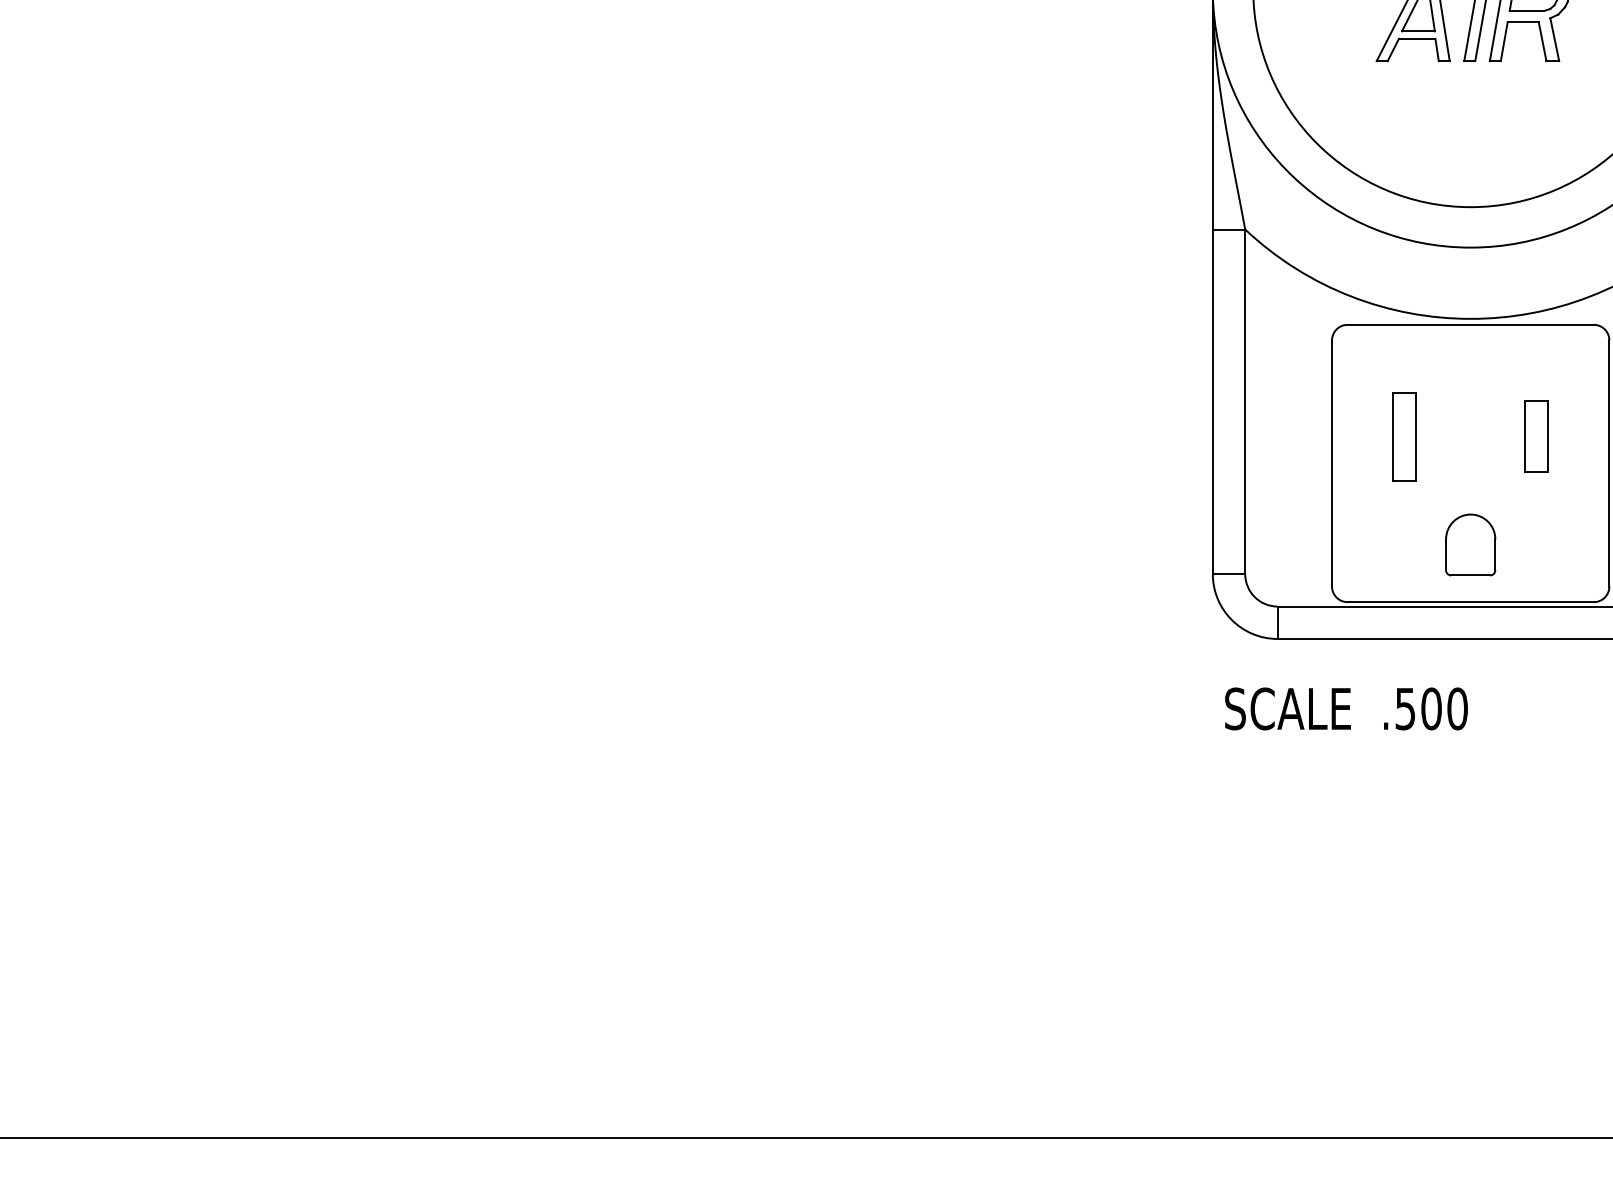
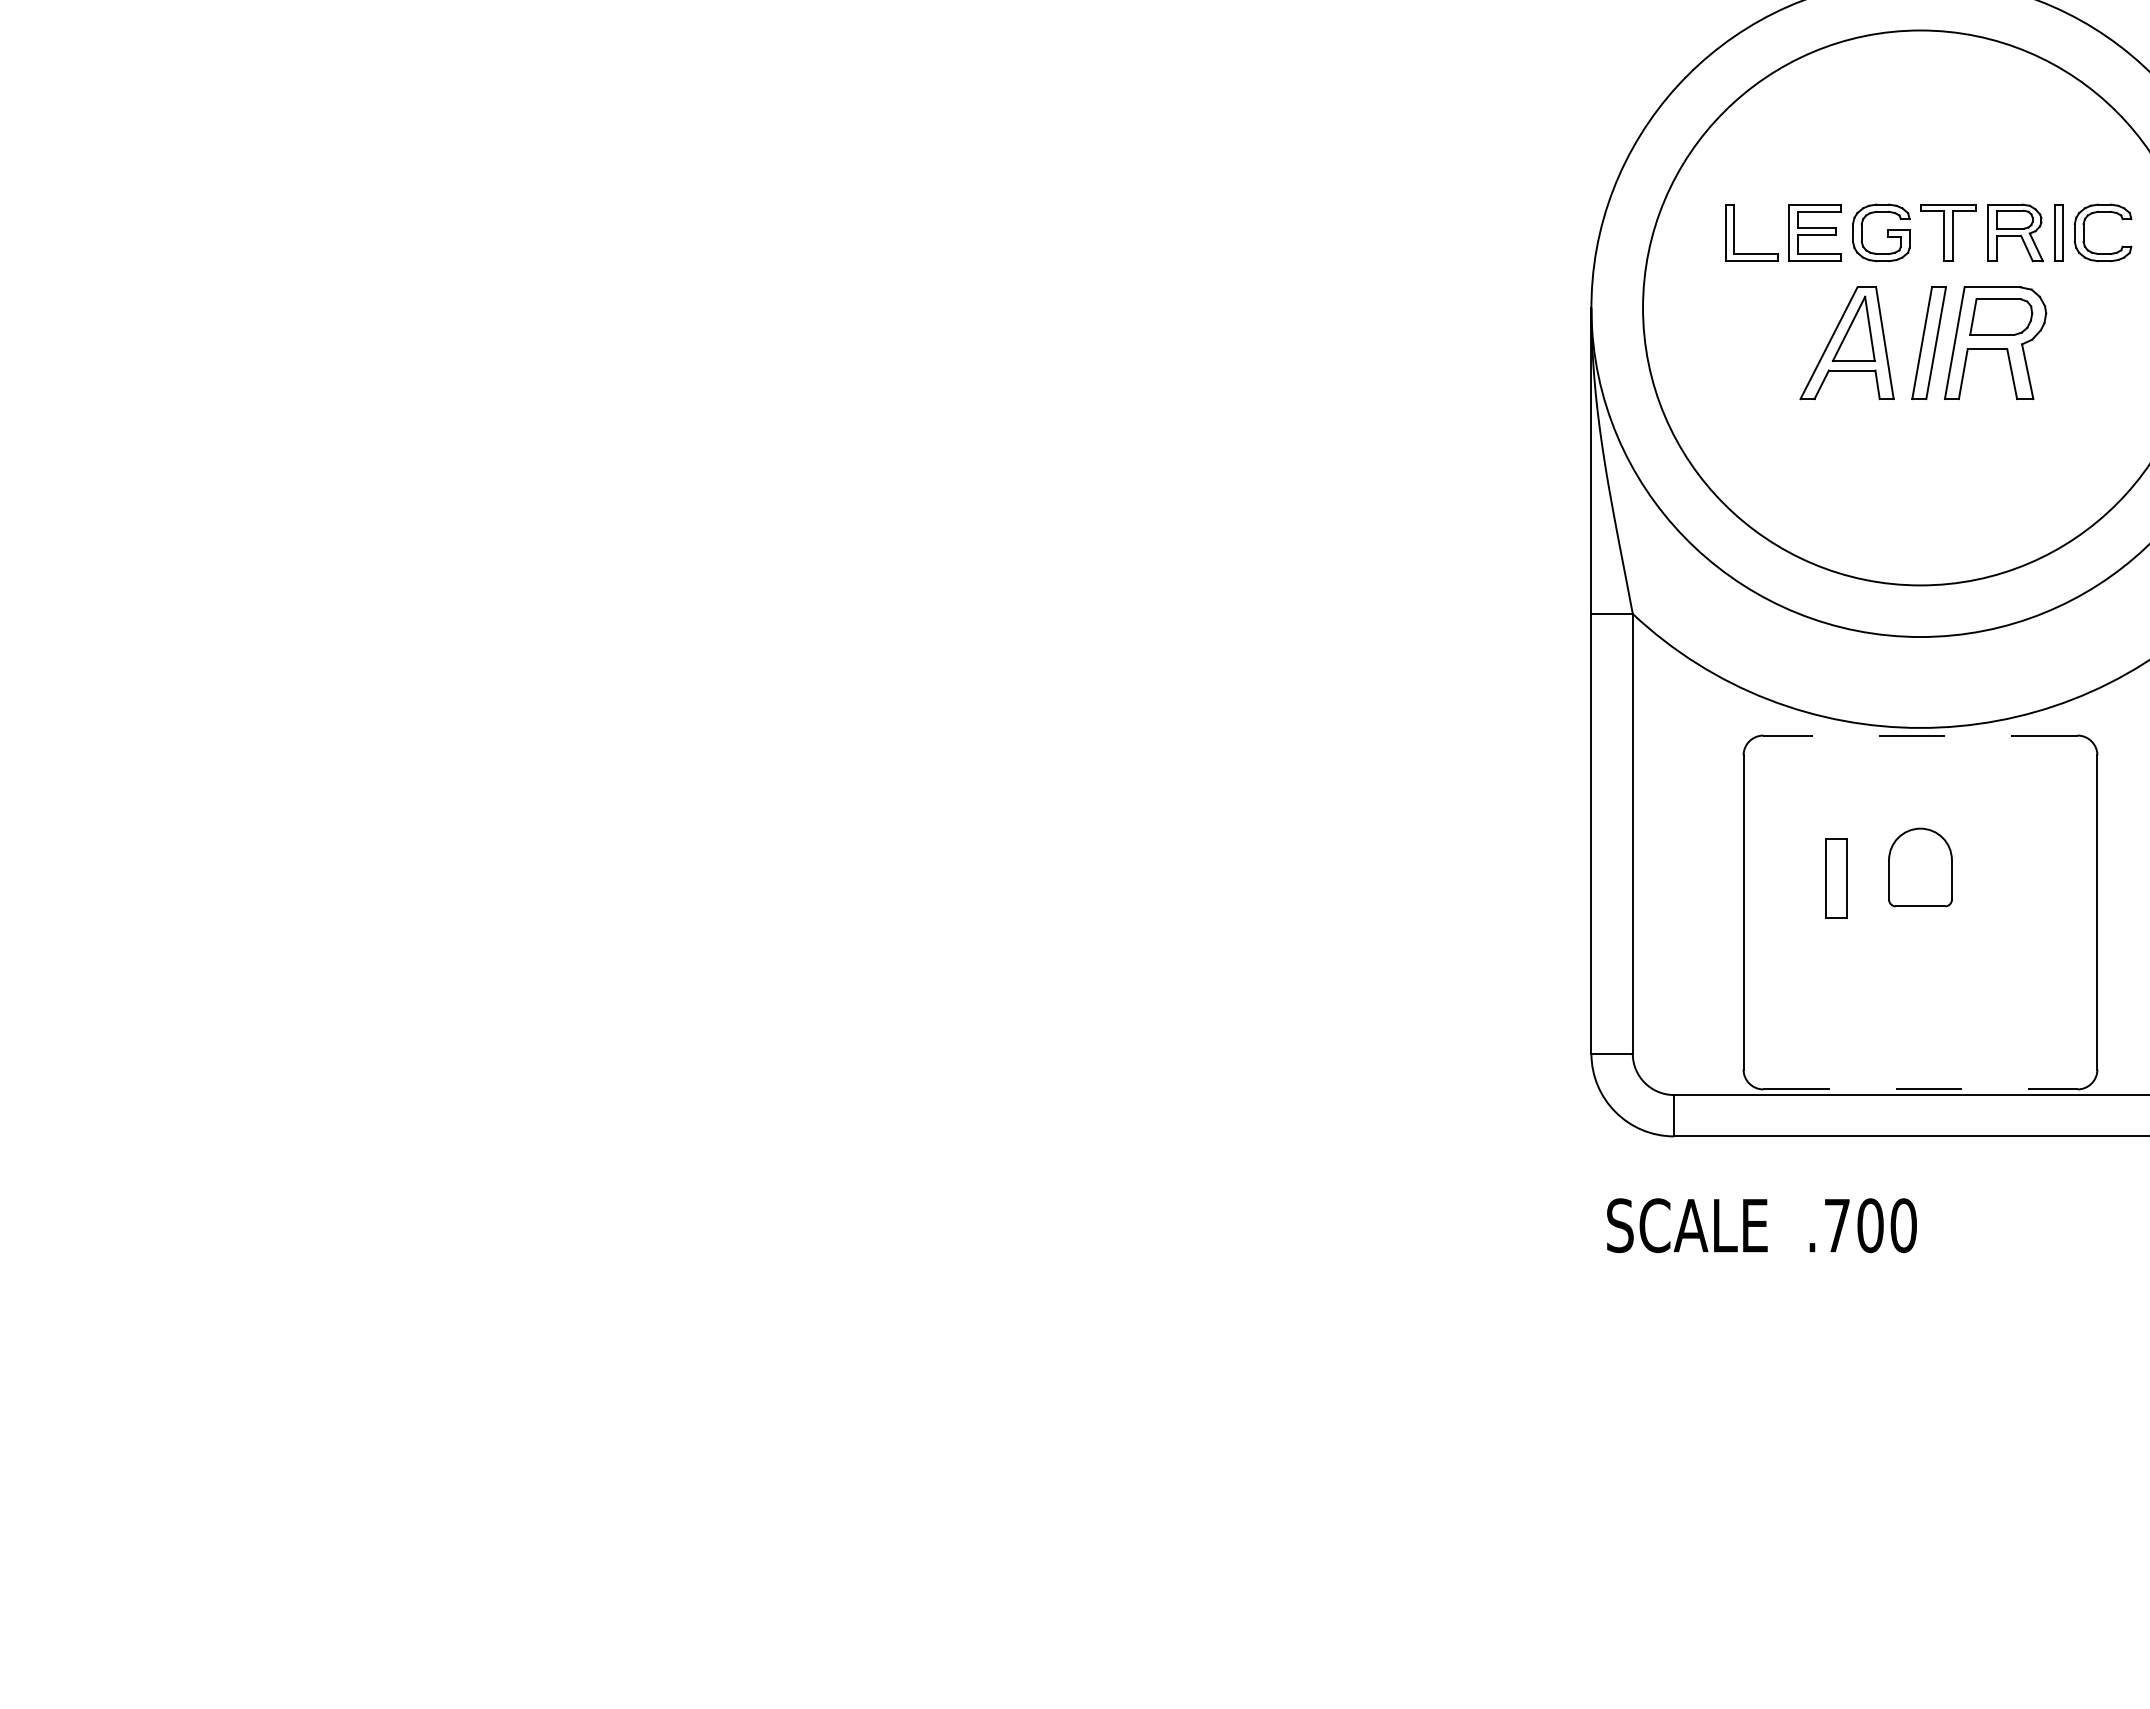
line: (1469, 324) -> (1919, 735), solid -> dashed
part: (1404, 436) -> (1835, 878), size x0.7
part: (1536, 436) -> (2004, 877), removed
part: (1470, 545) -> (1920, 867), moved
line: (1470, 602) -> (1920, 1089), solid -> dashed
text: (1404, 709) -> (1836, 1226), .500 -> .700

